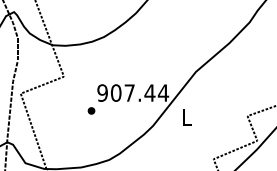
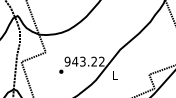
text: (139, 92) -> (88, 61), 907.44 -> 943.22

